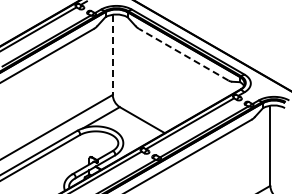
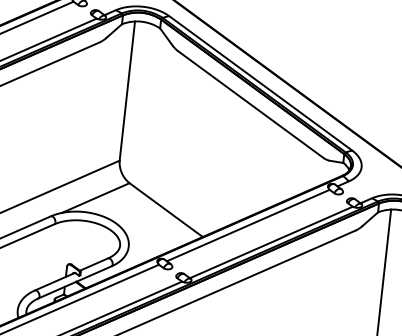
line: (183, 54) -> (250, 104), dashed -> solid
line: (112, 55) -> (126, 92), dashed -> solid

